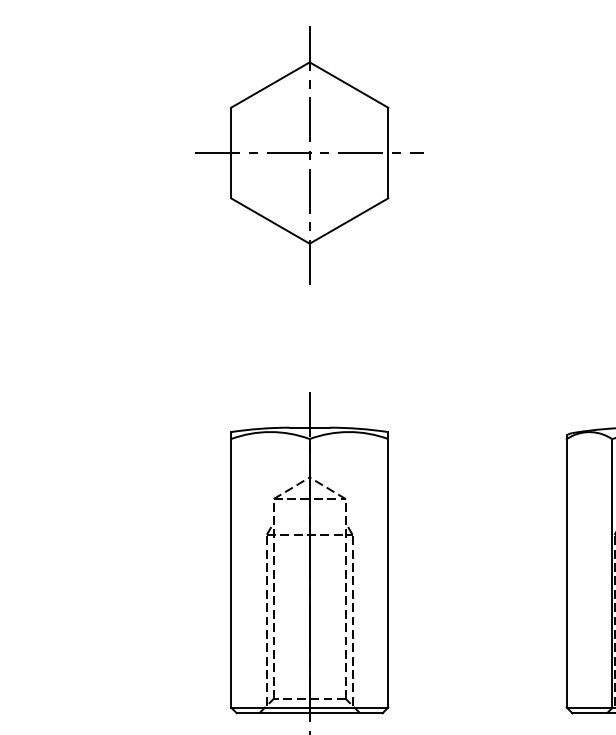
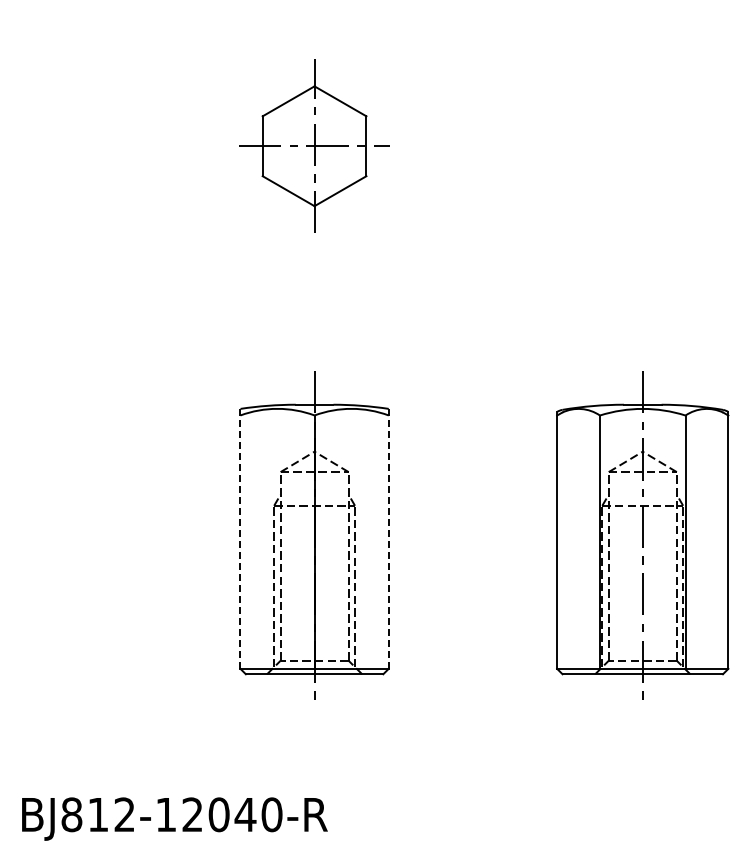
part: (309, 155) -> (314, 147), size x0.7
line: (231, 569) -> (240, 538), solid -> dashed
line: (388, 569) -> (388, 538), solid -> dashed

